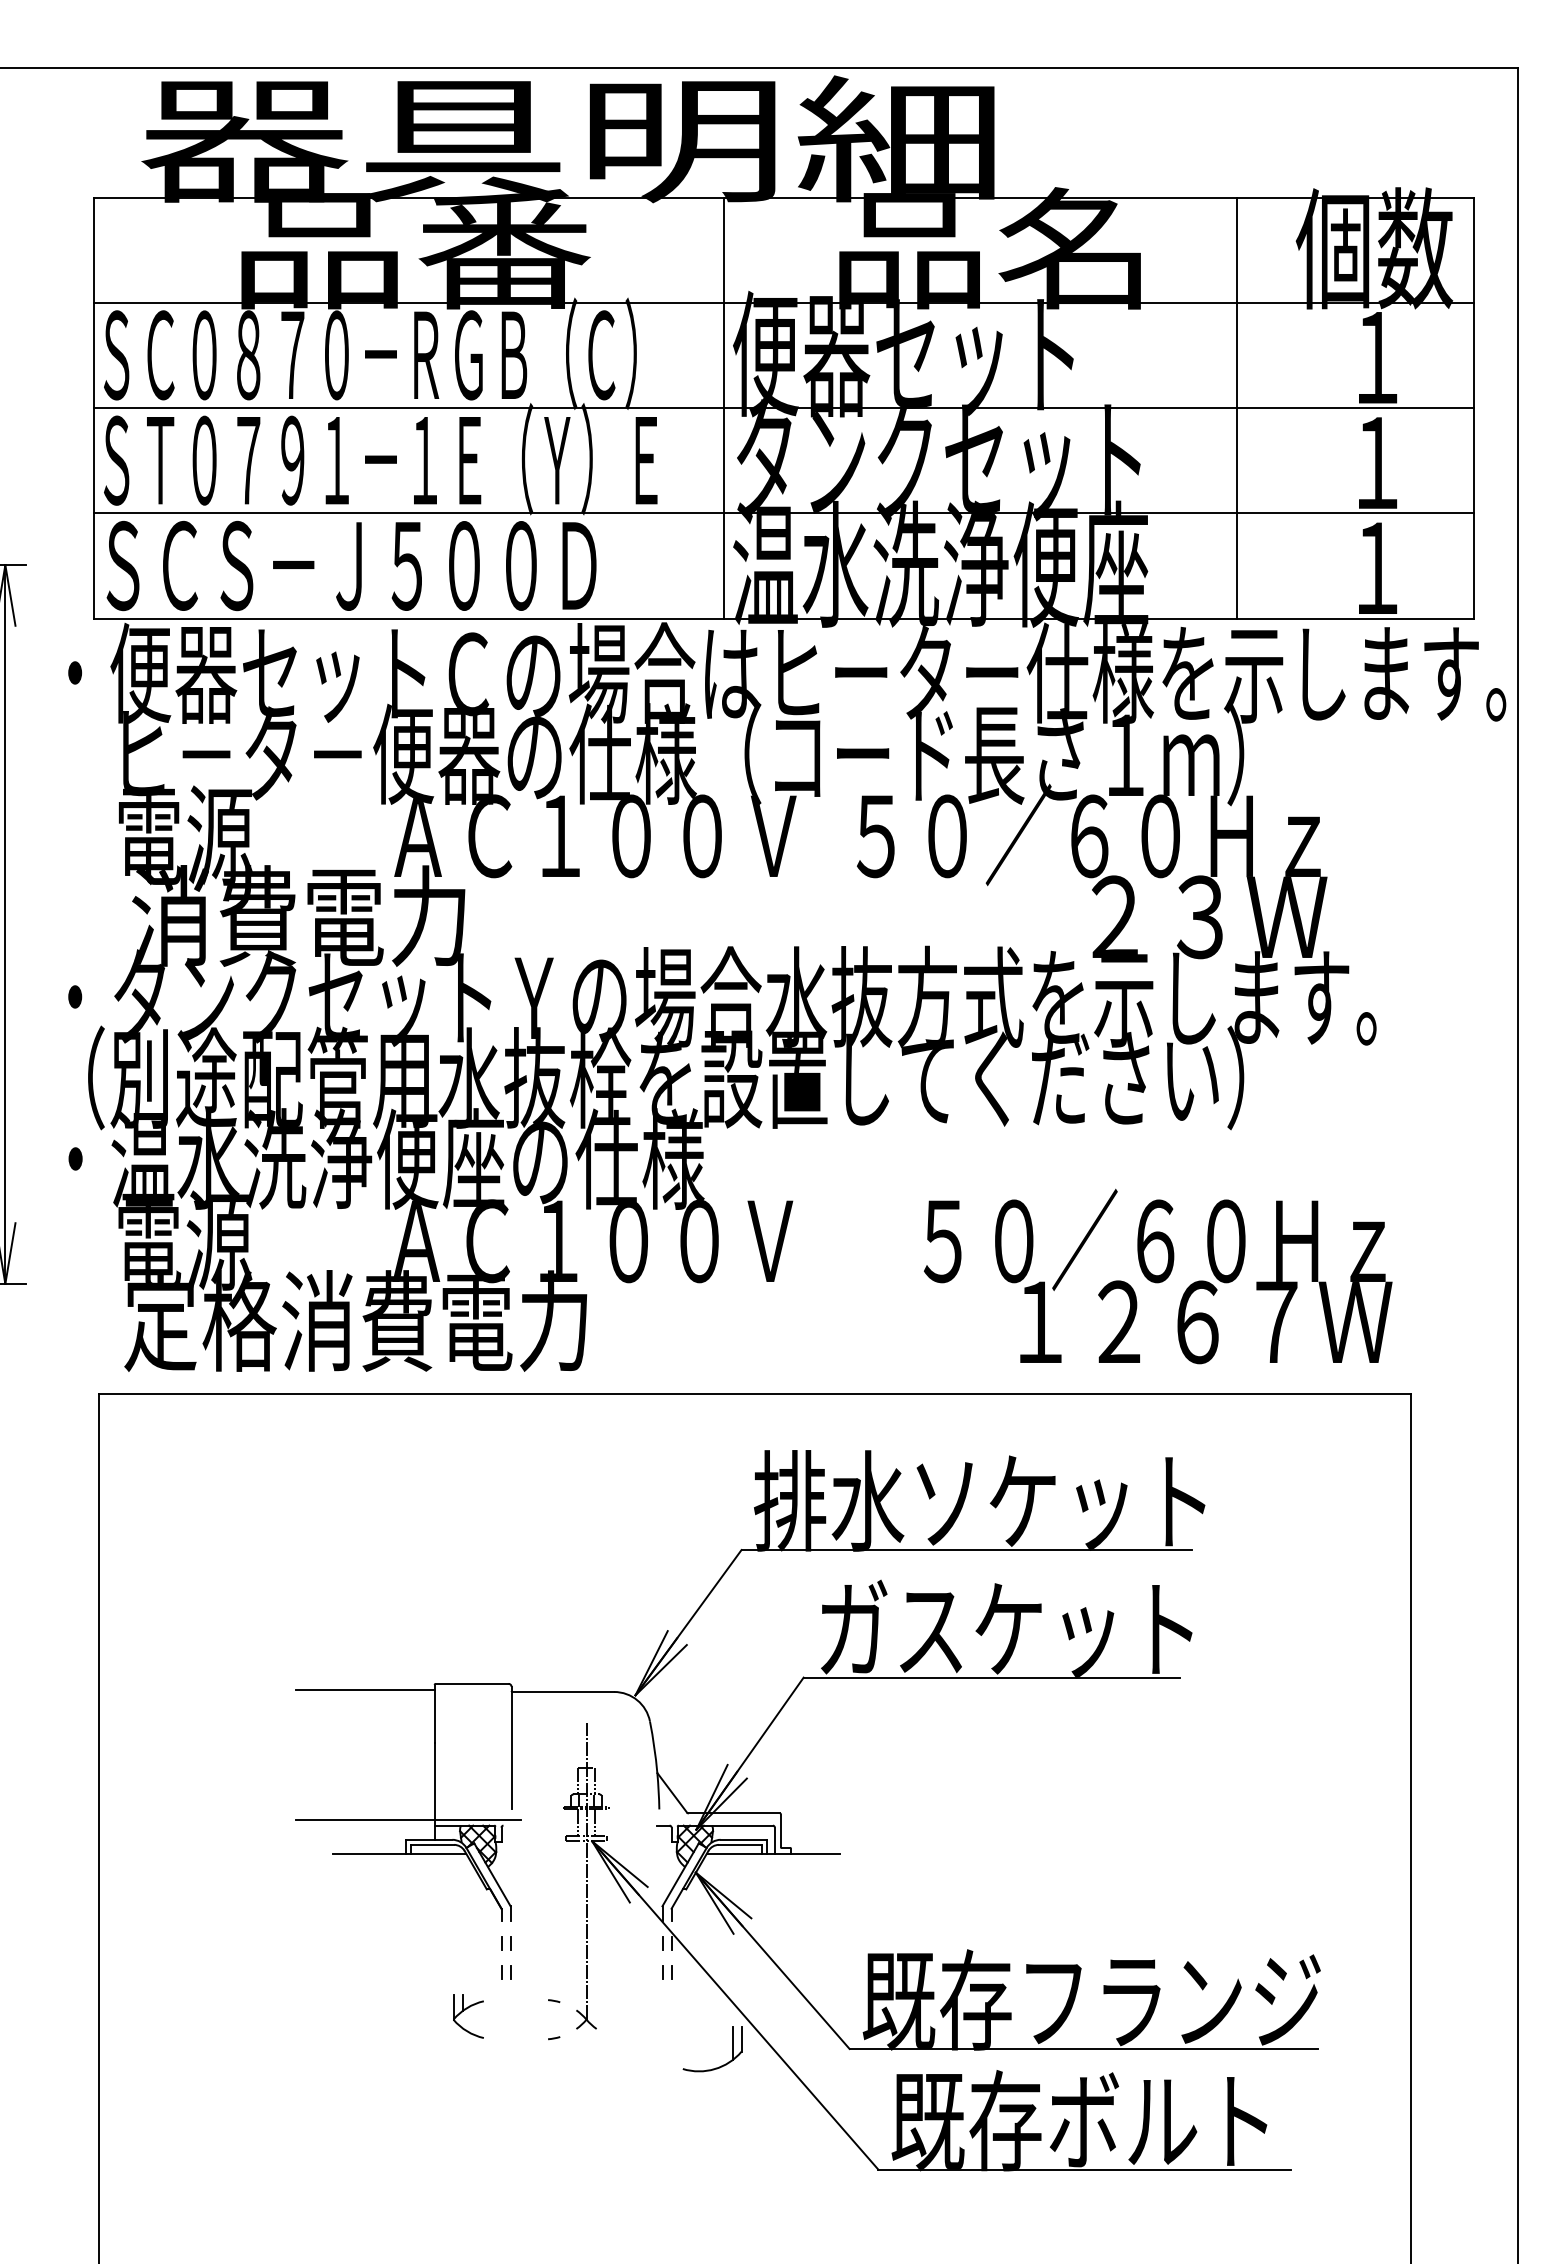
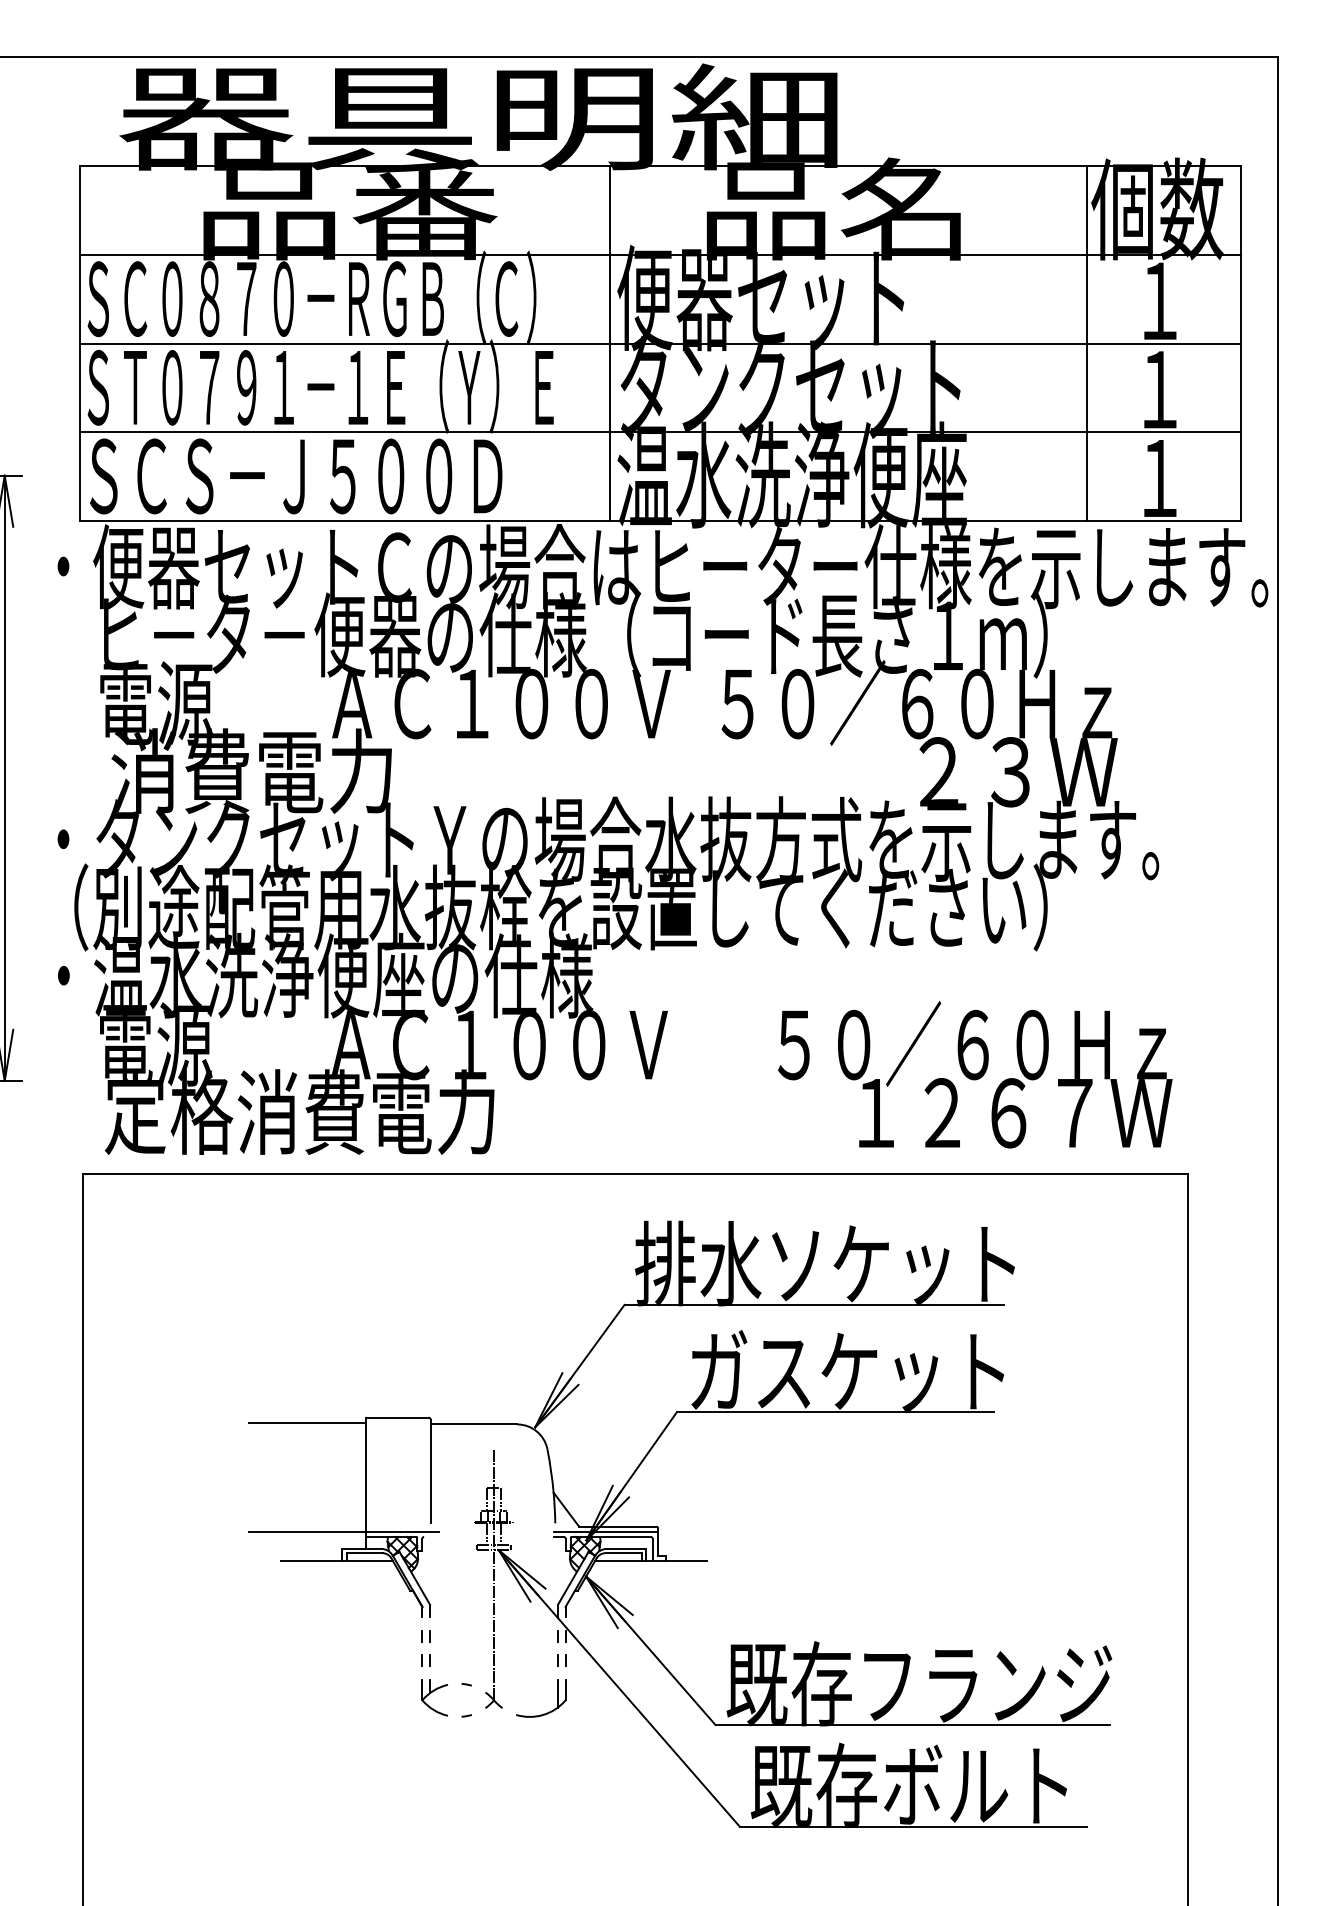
line: (1237, 407) -> (1087, 343), moved
line: (718, 1819) -> (605, 1531), added
part: (465, 2010) -> (432, 1692), moved
part: (715, 2067) -> (543, 1713), moved

